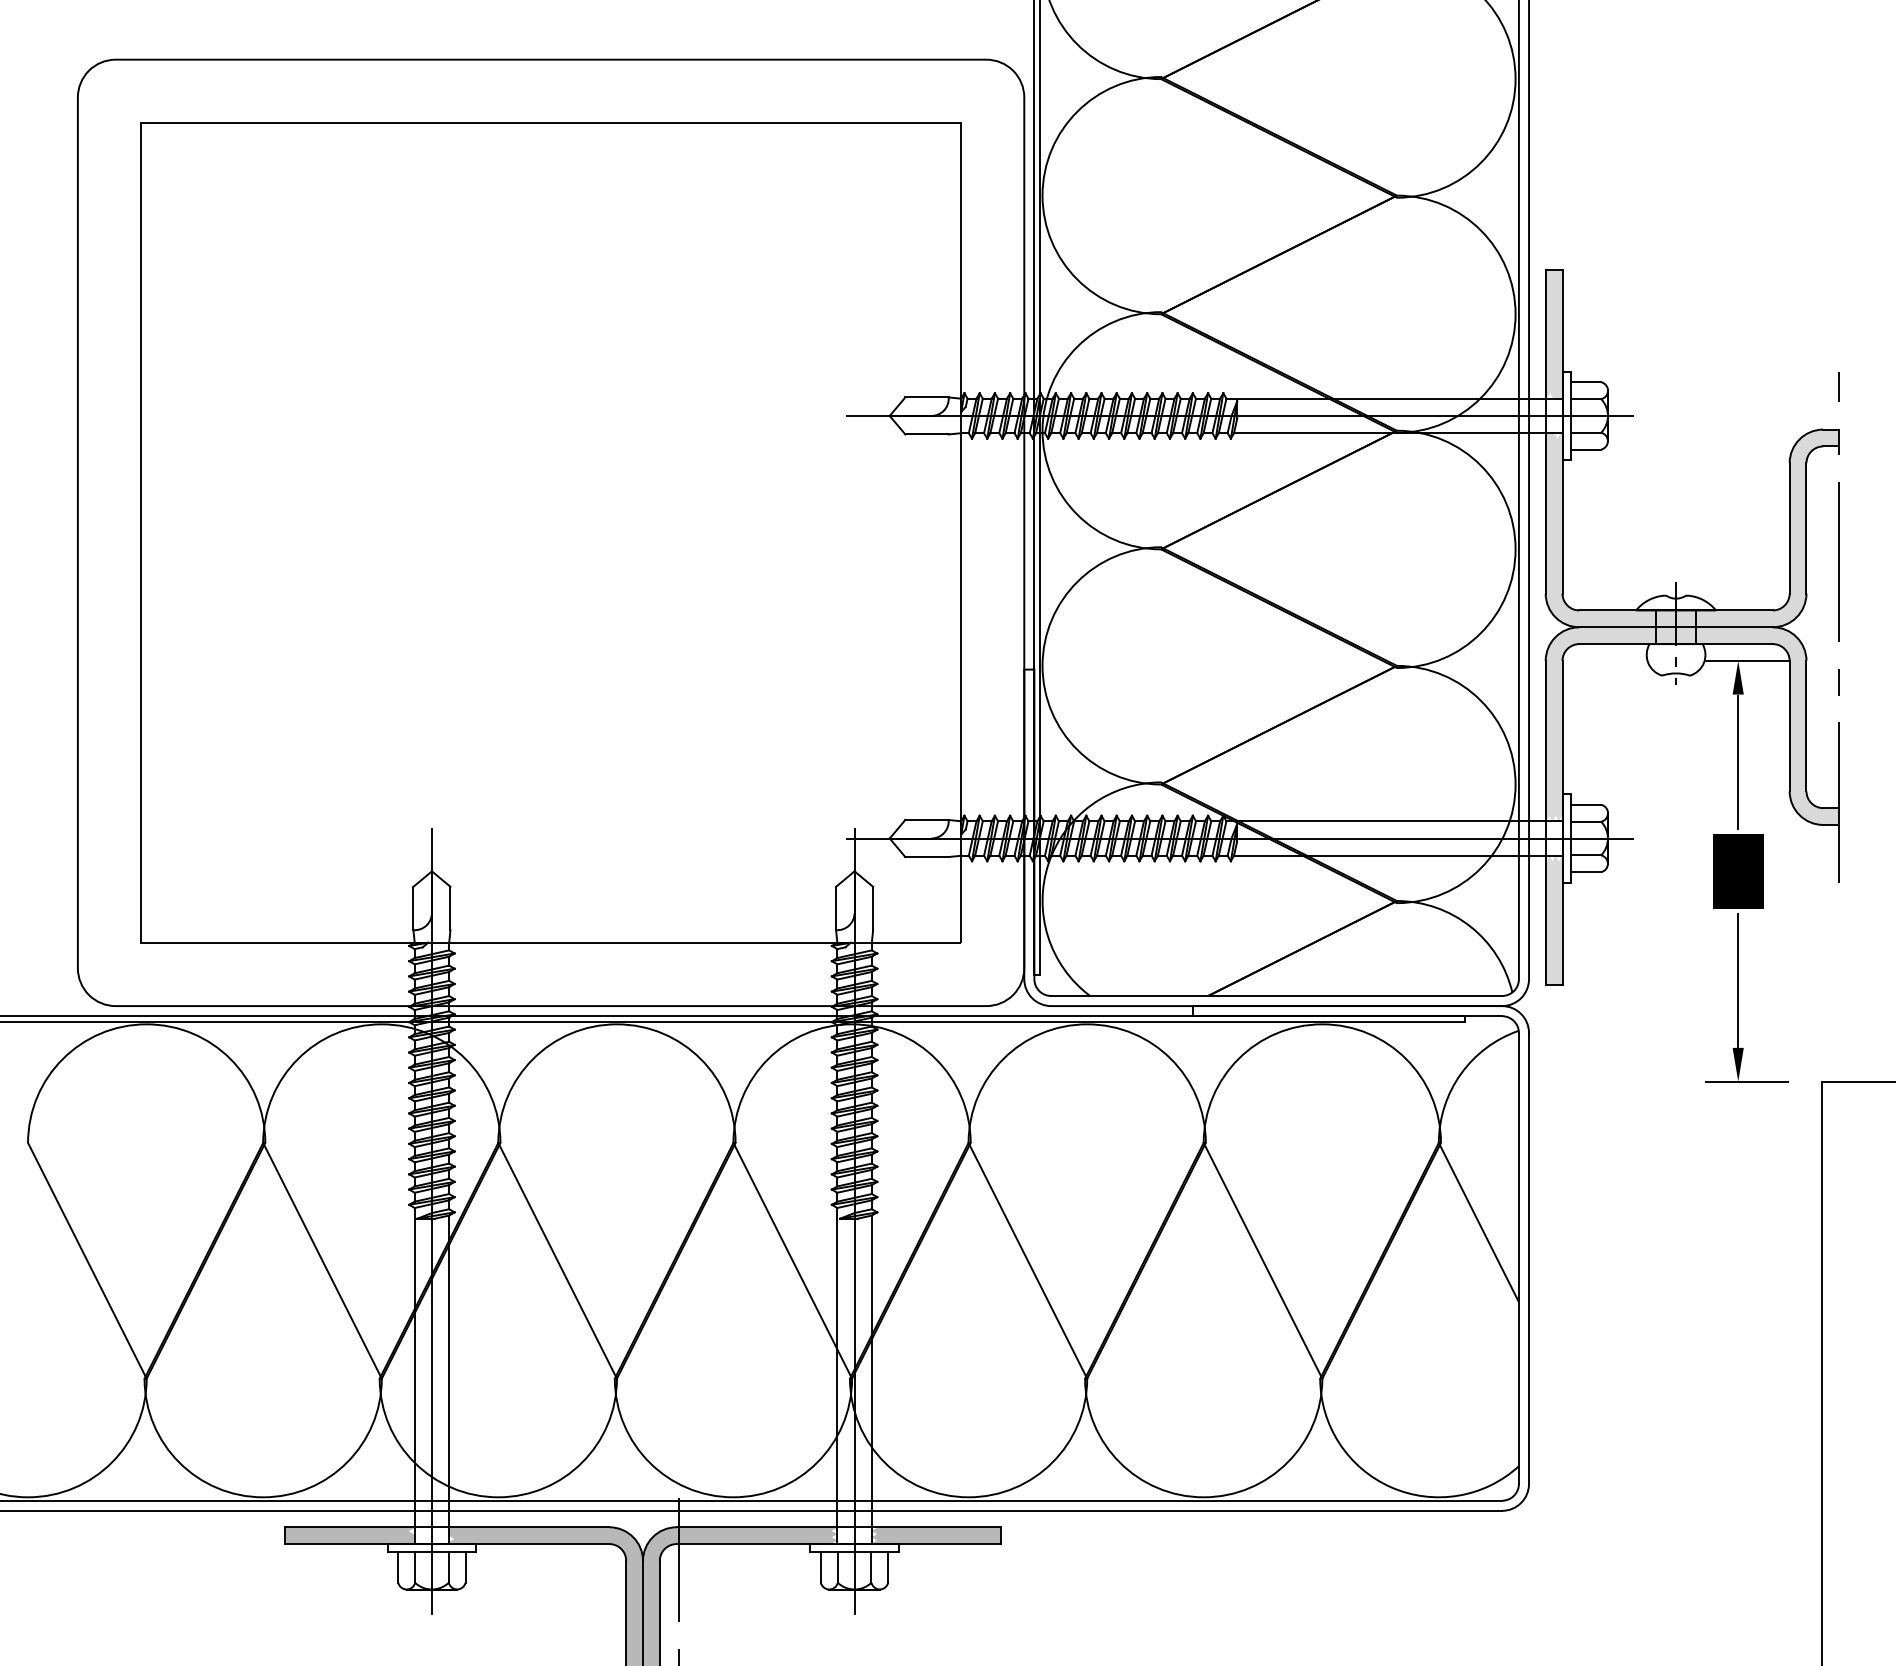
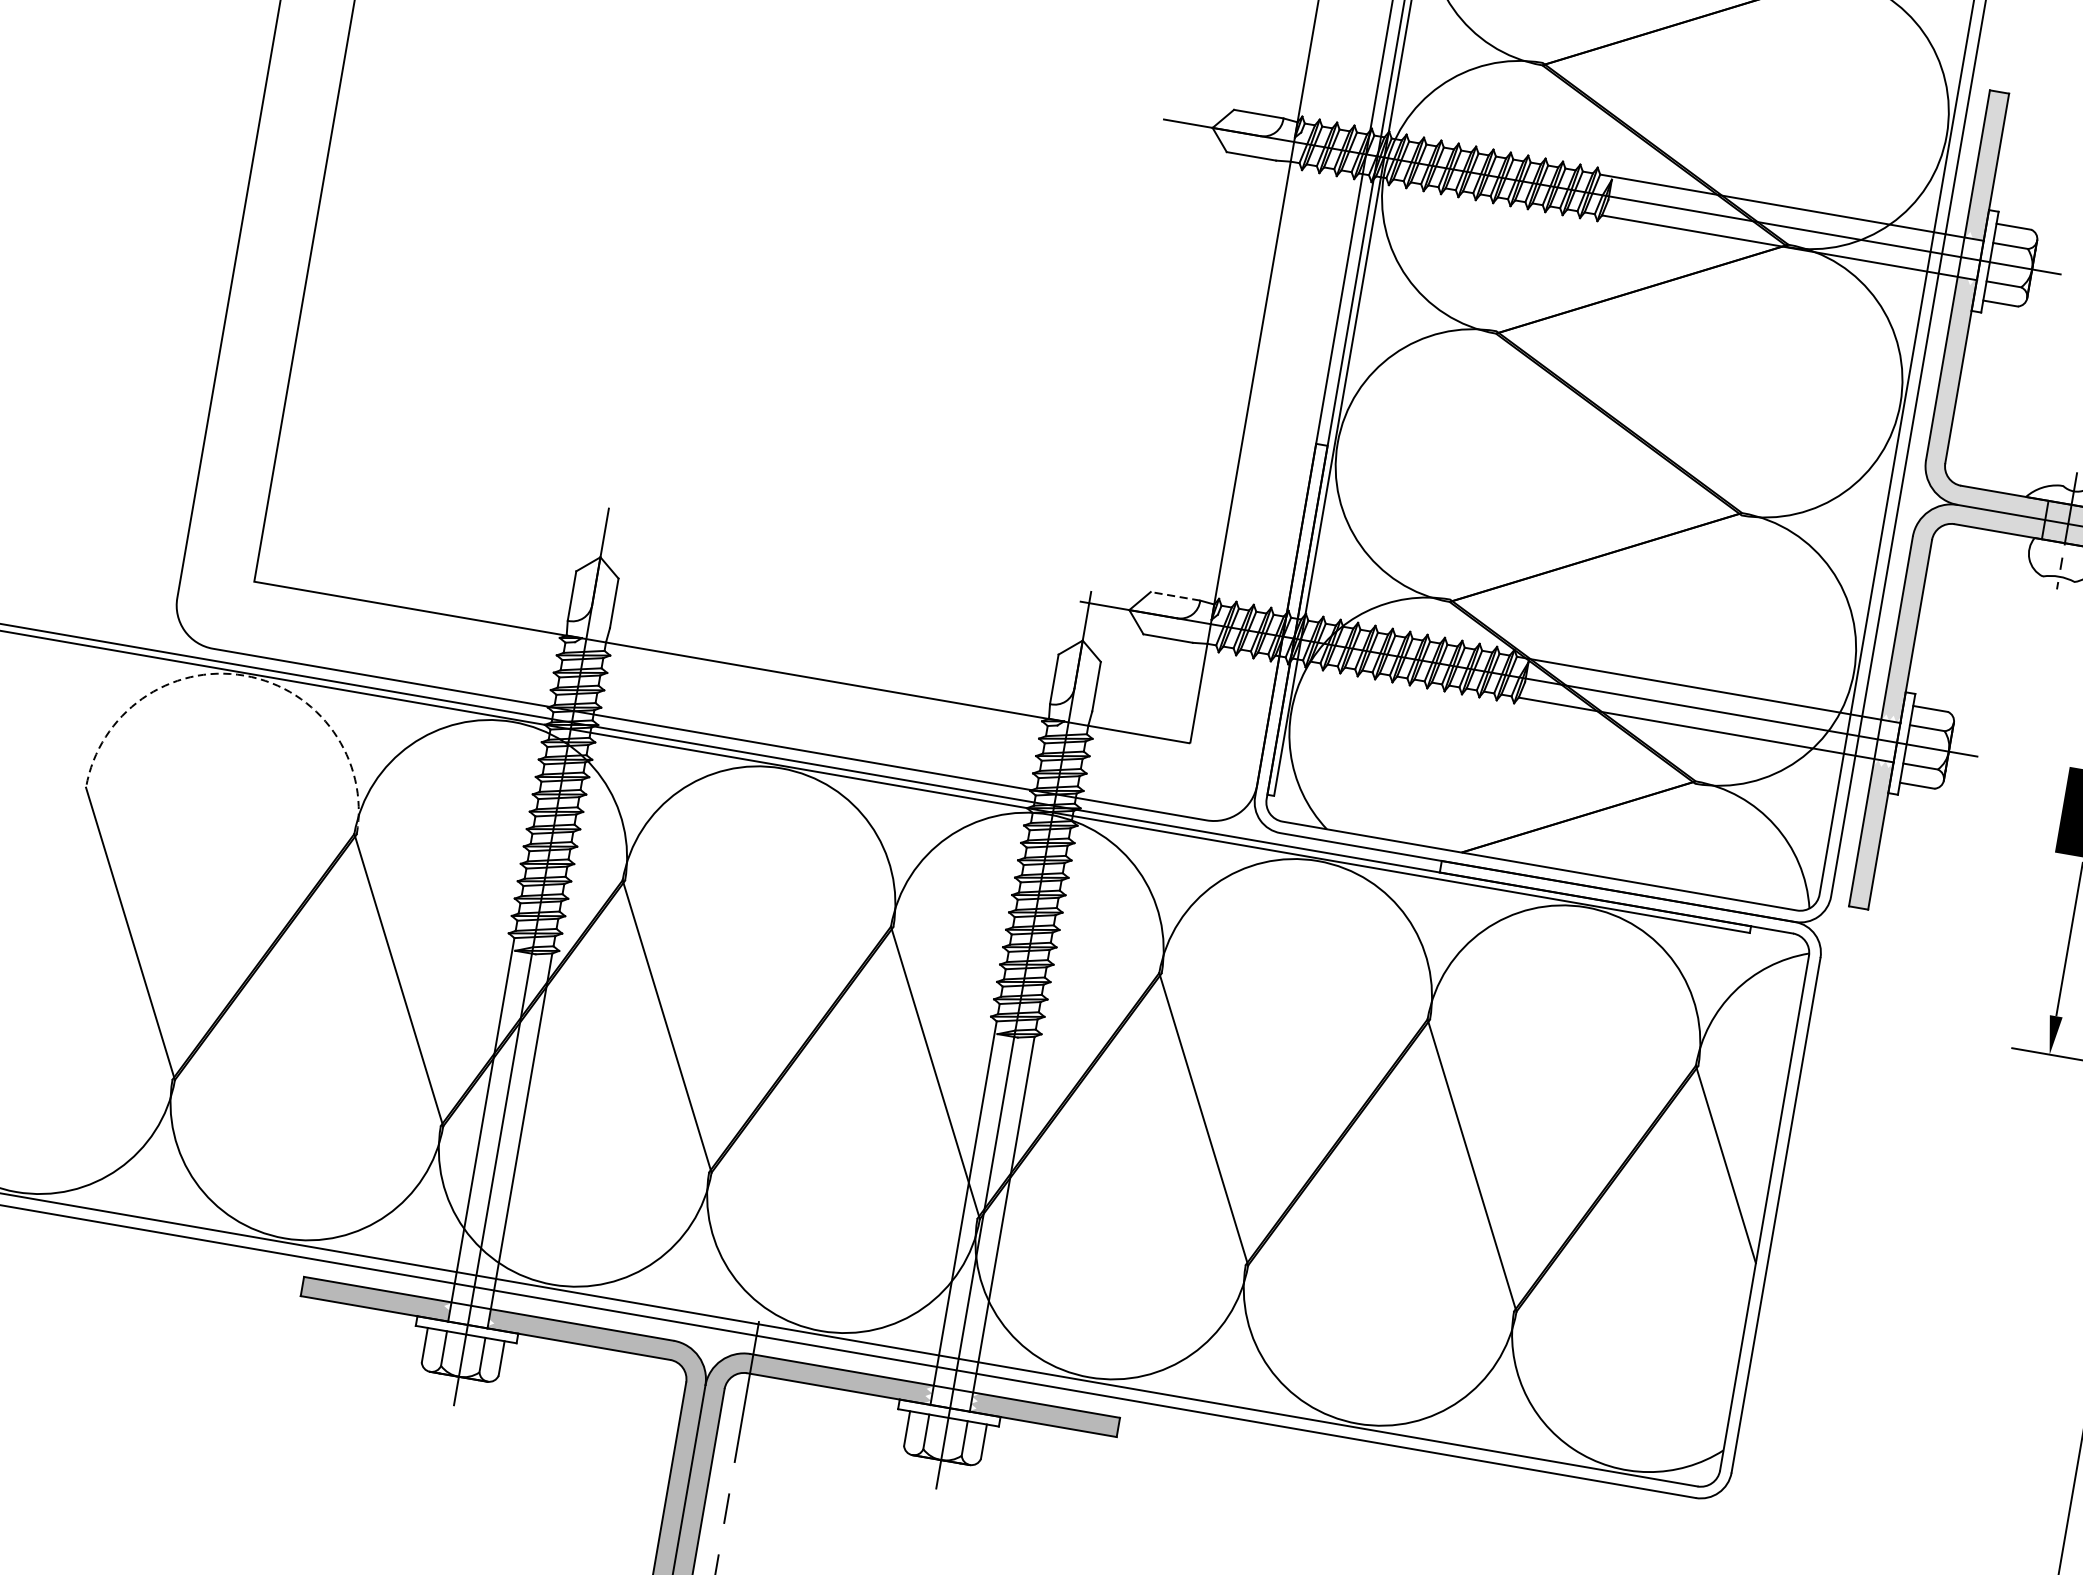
line: (926, 820) -> (1174, 596), solid -> dashed
arc: (146, 1024) -> (244, 675), solid -> dashed

